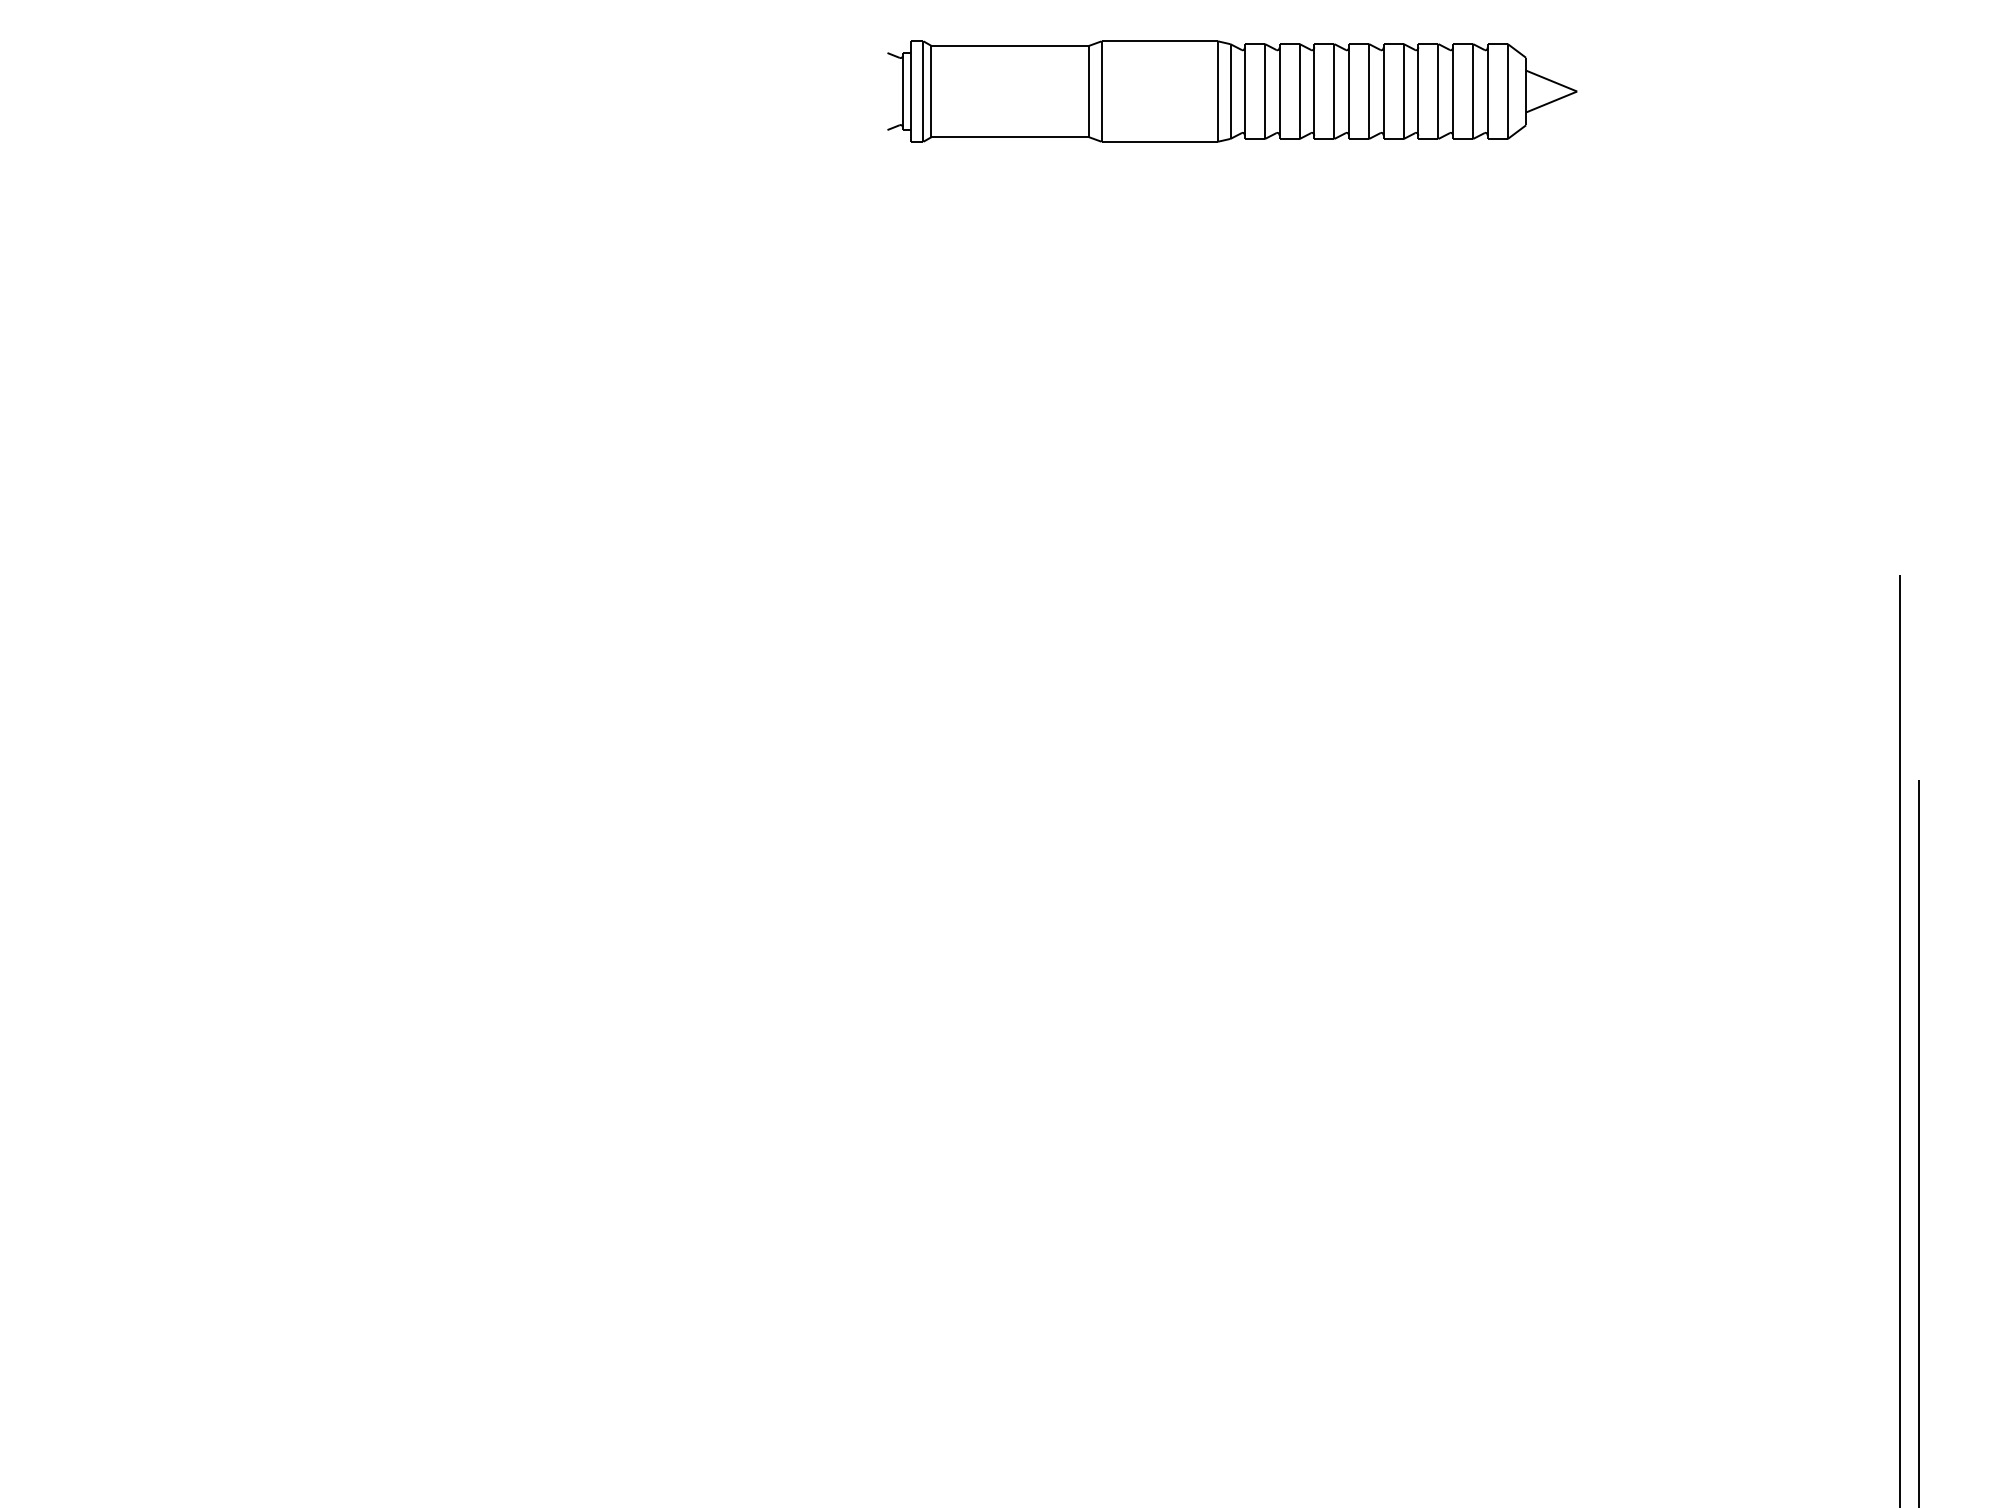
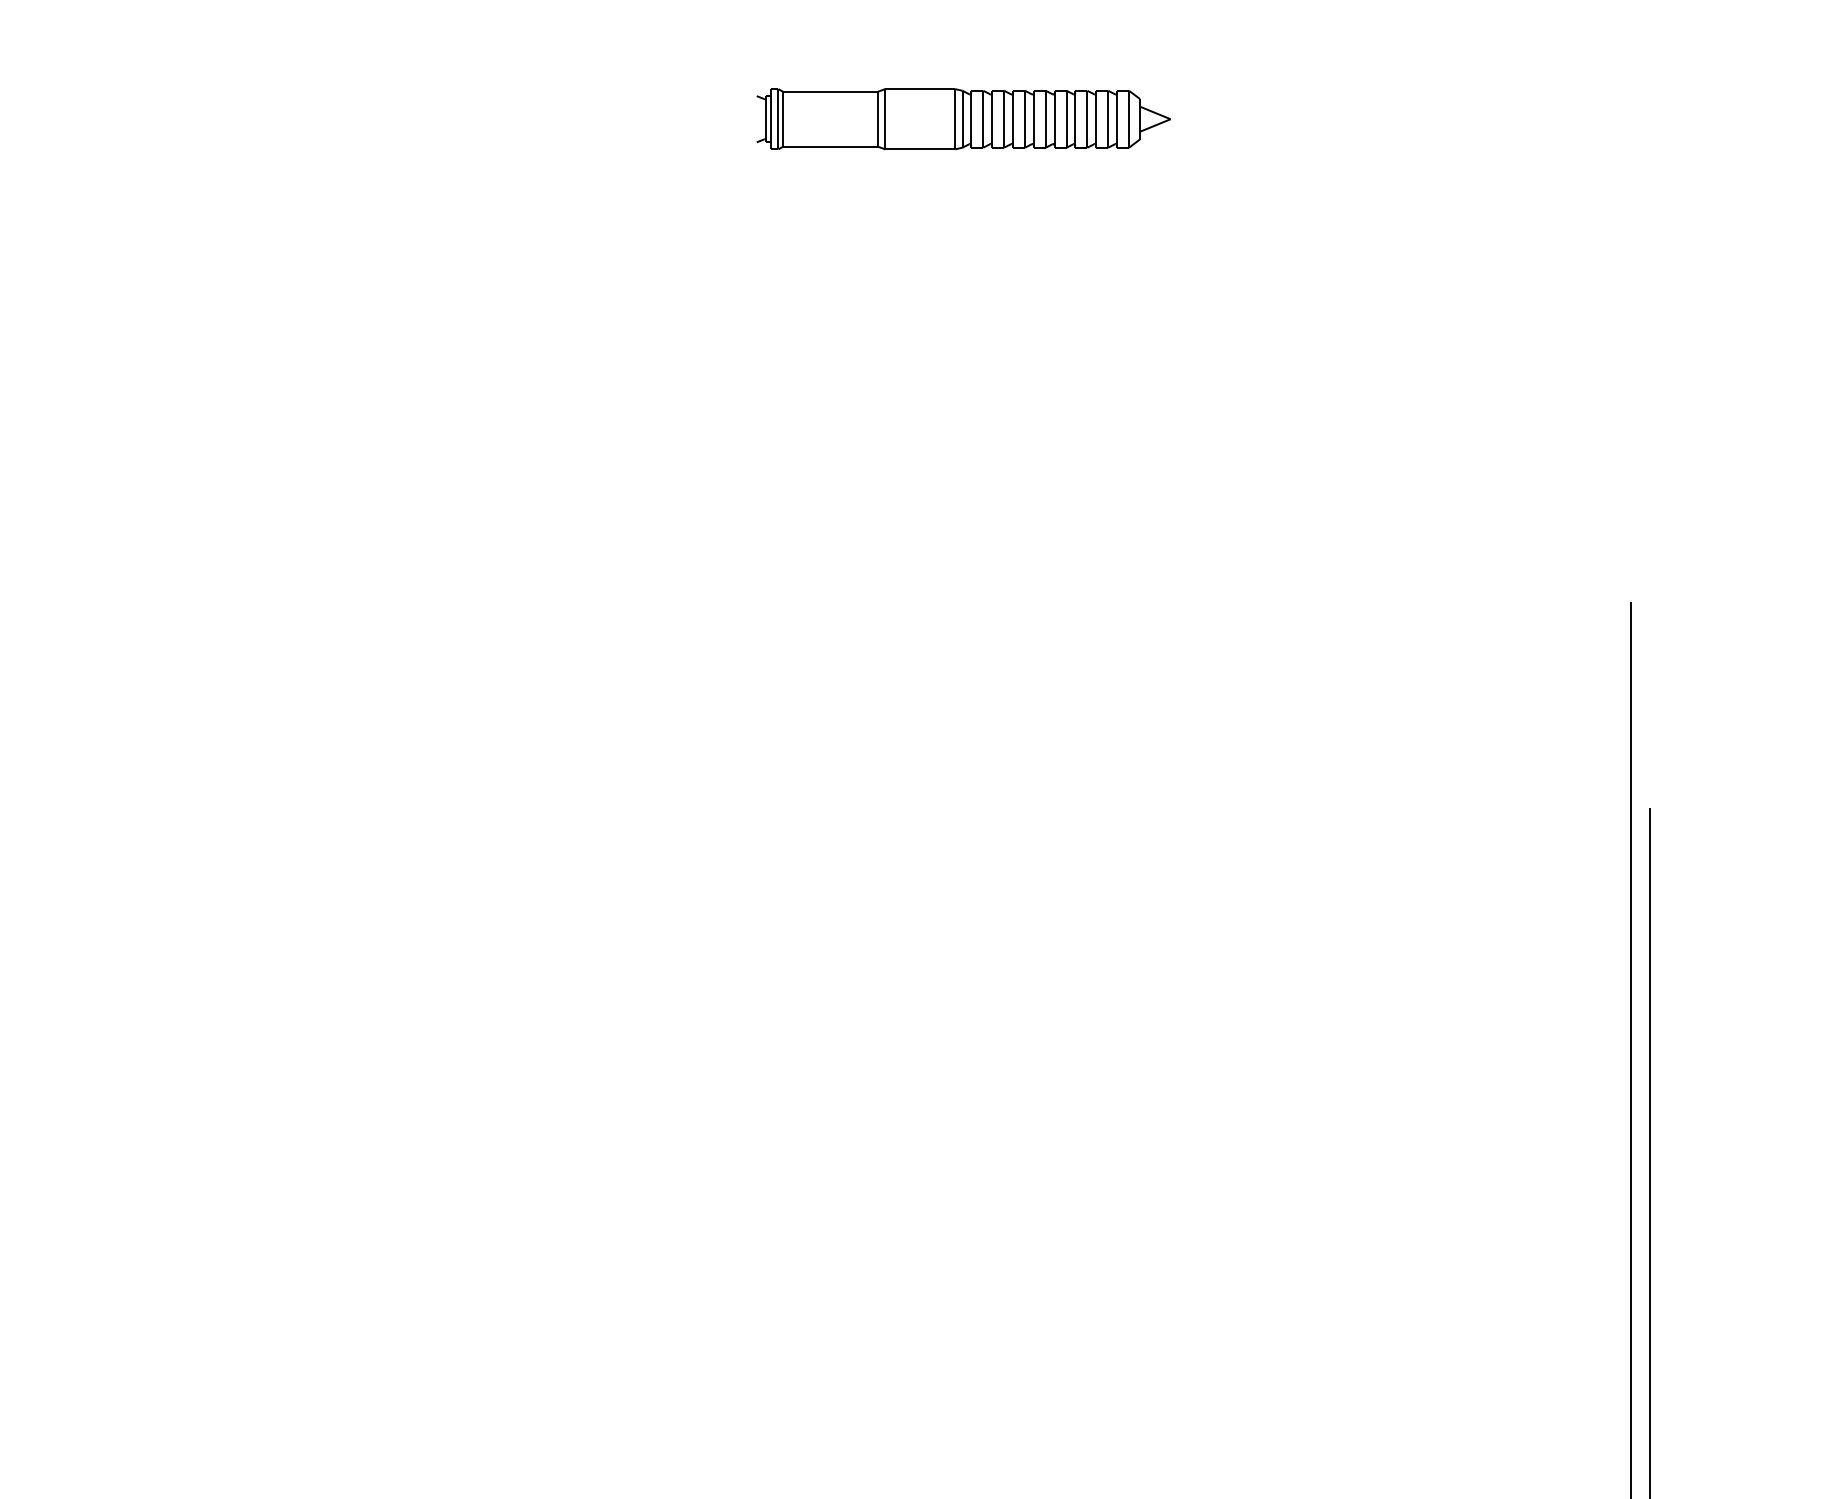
part: (1232, 91) -> (963, 119), size x0.6

